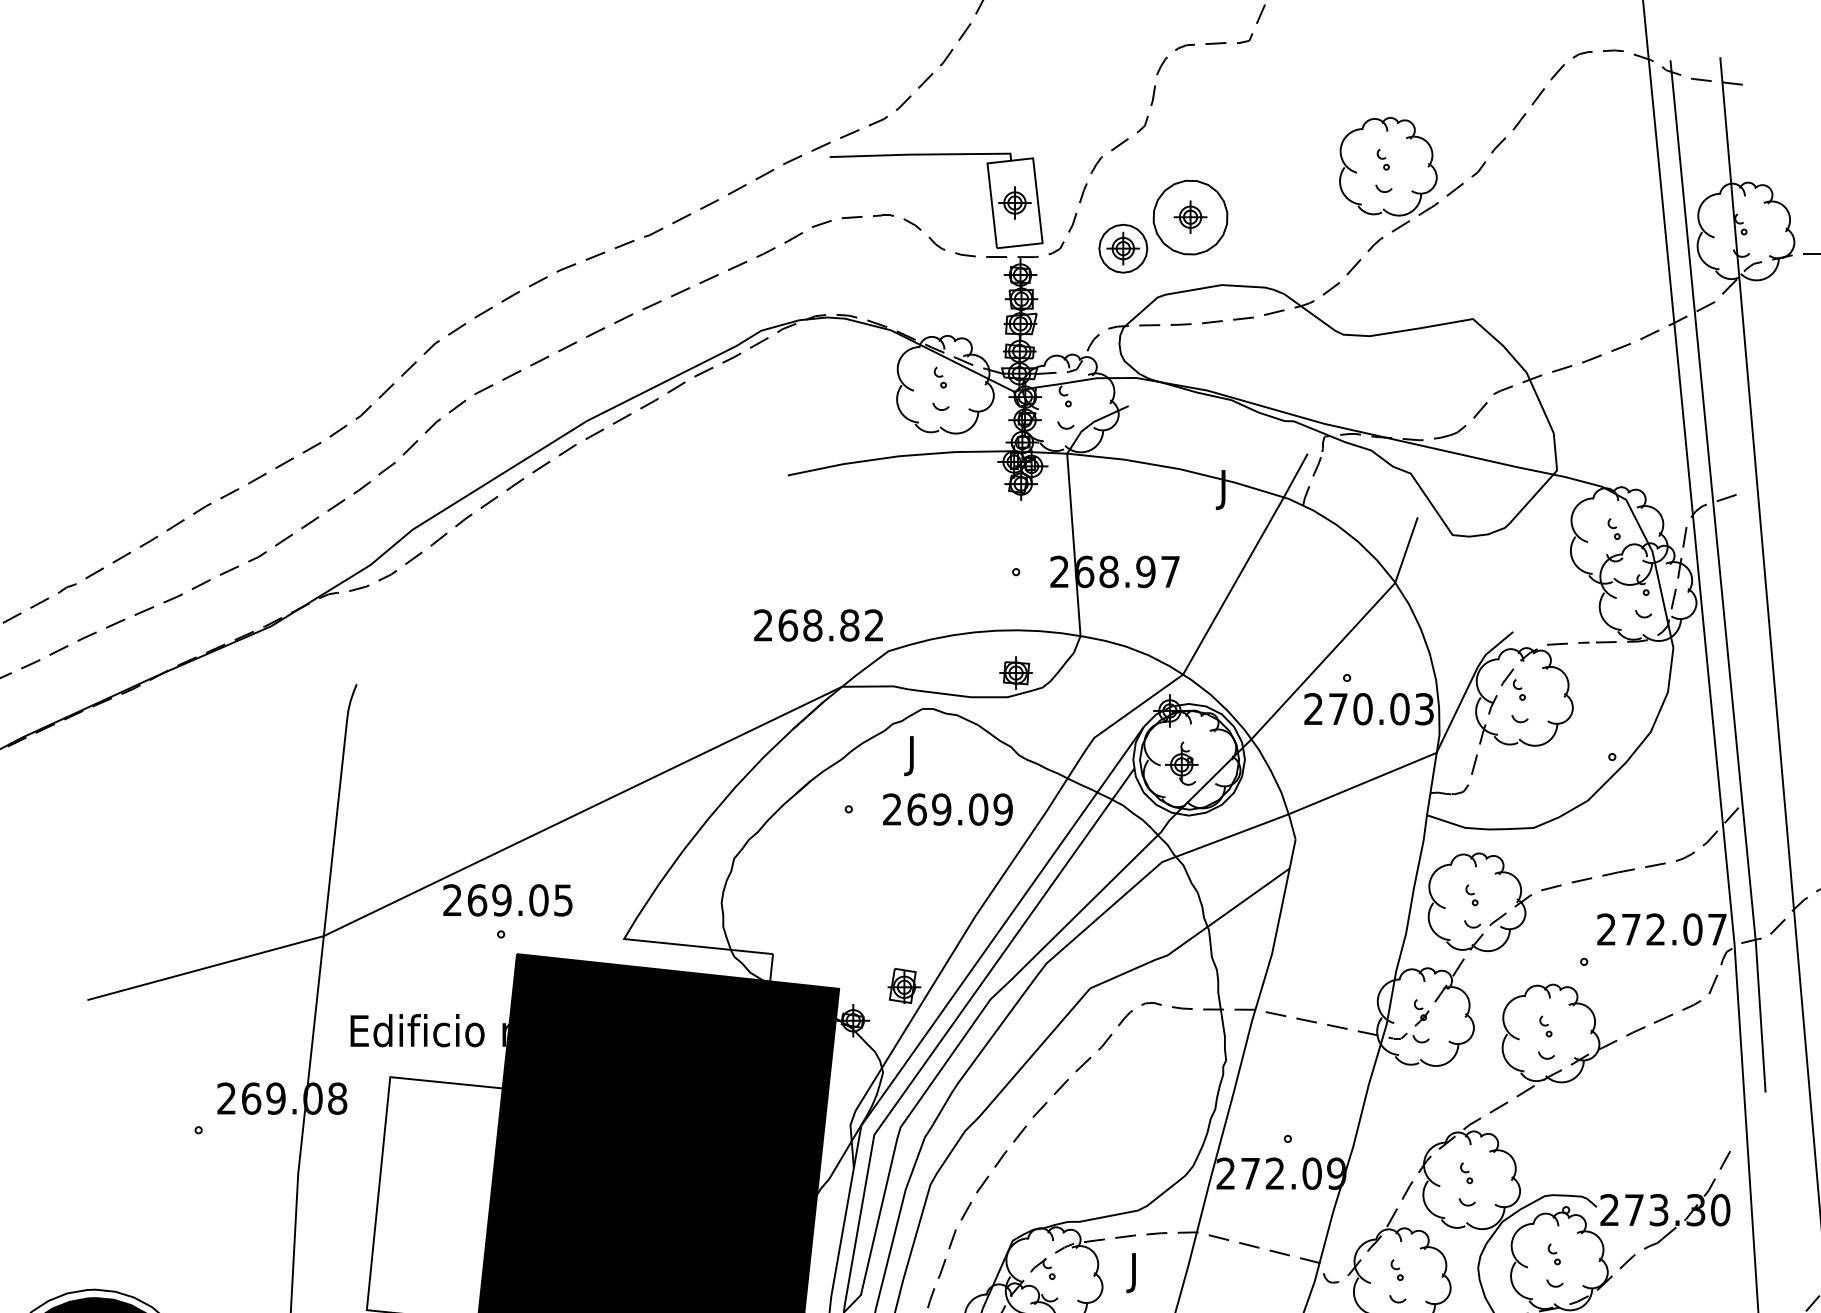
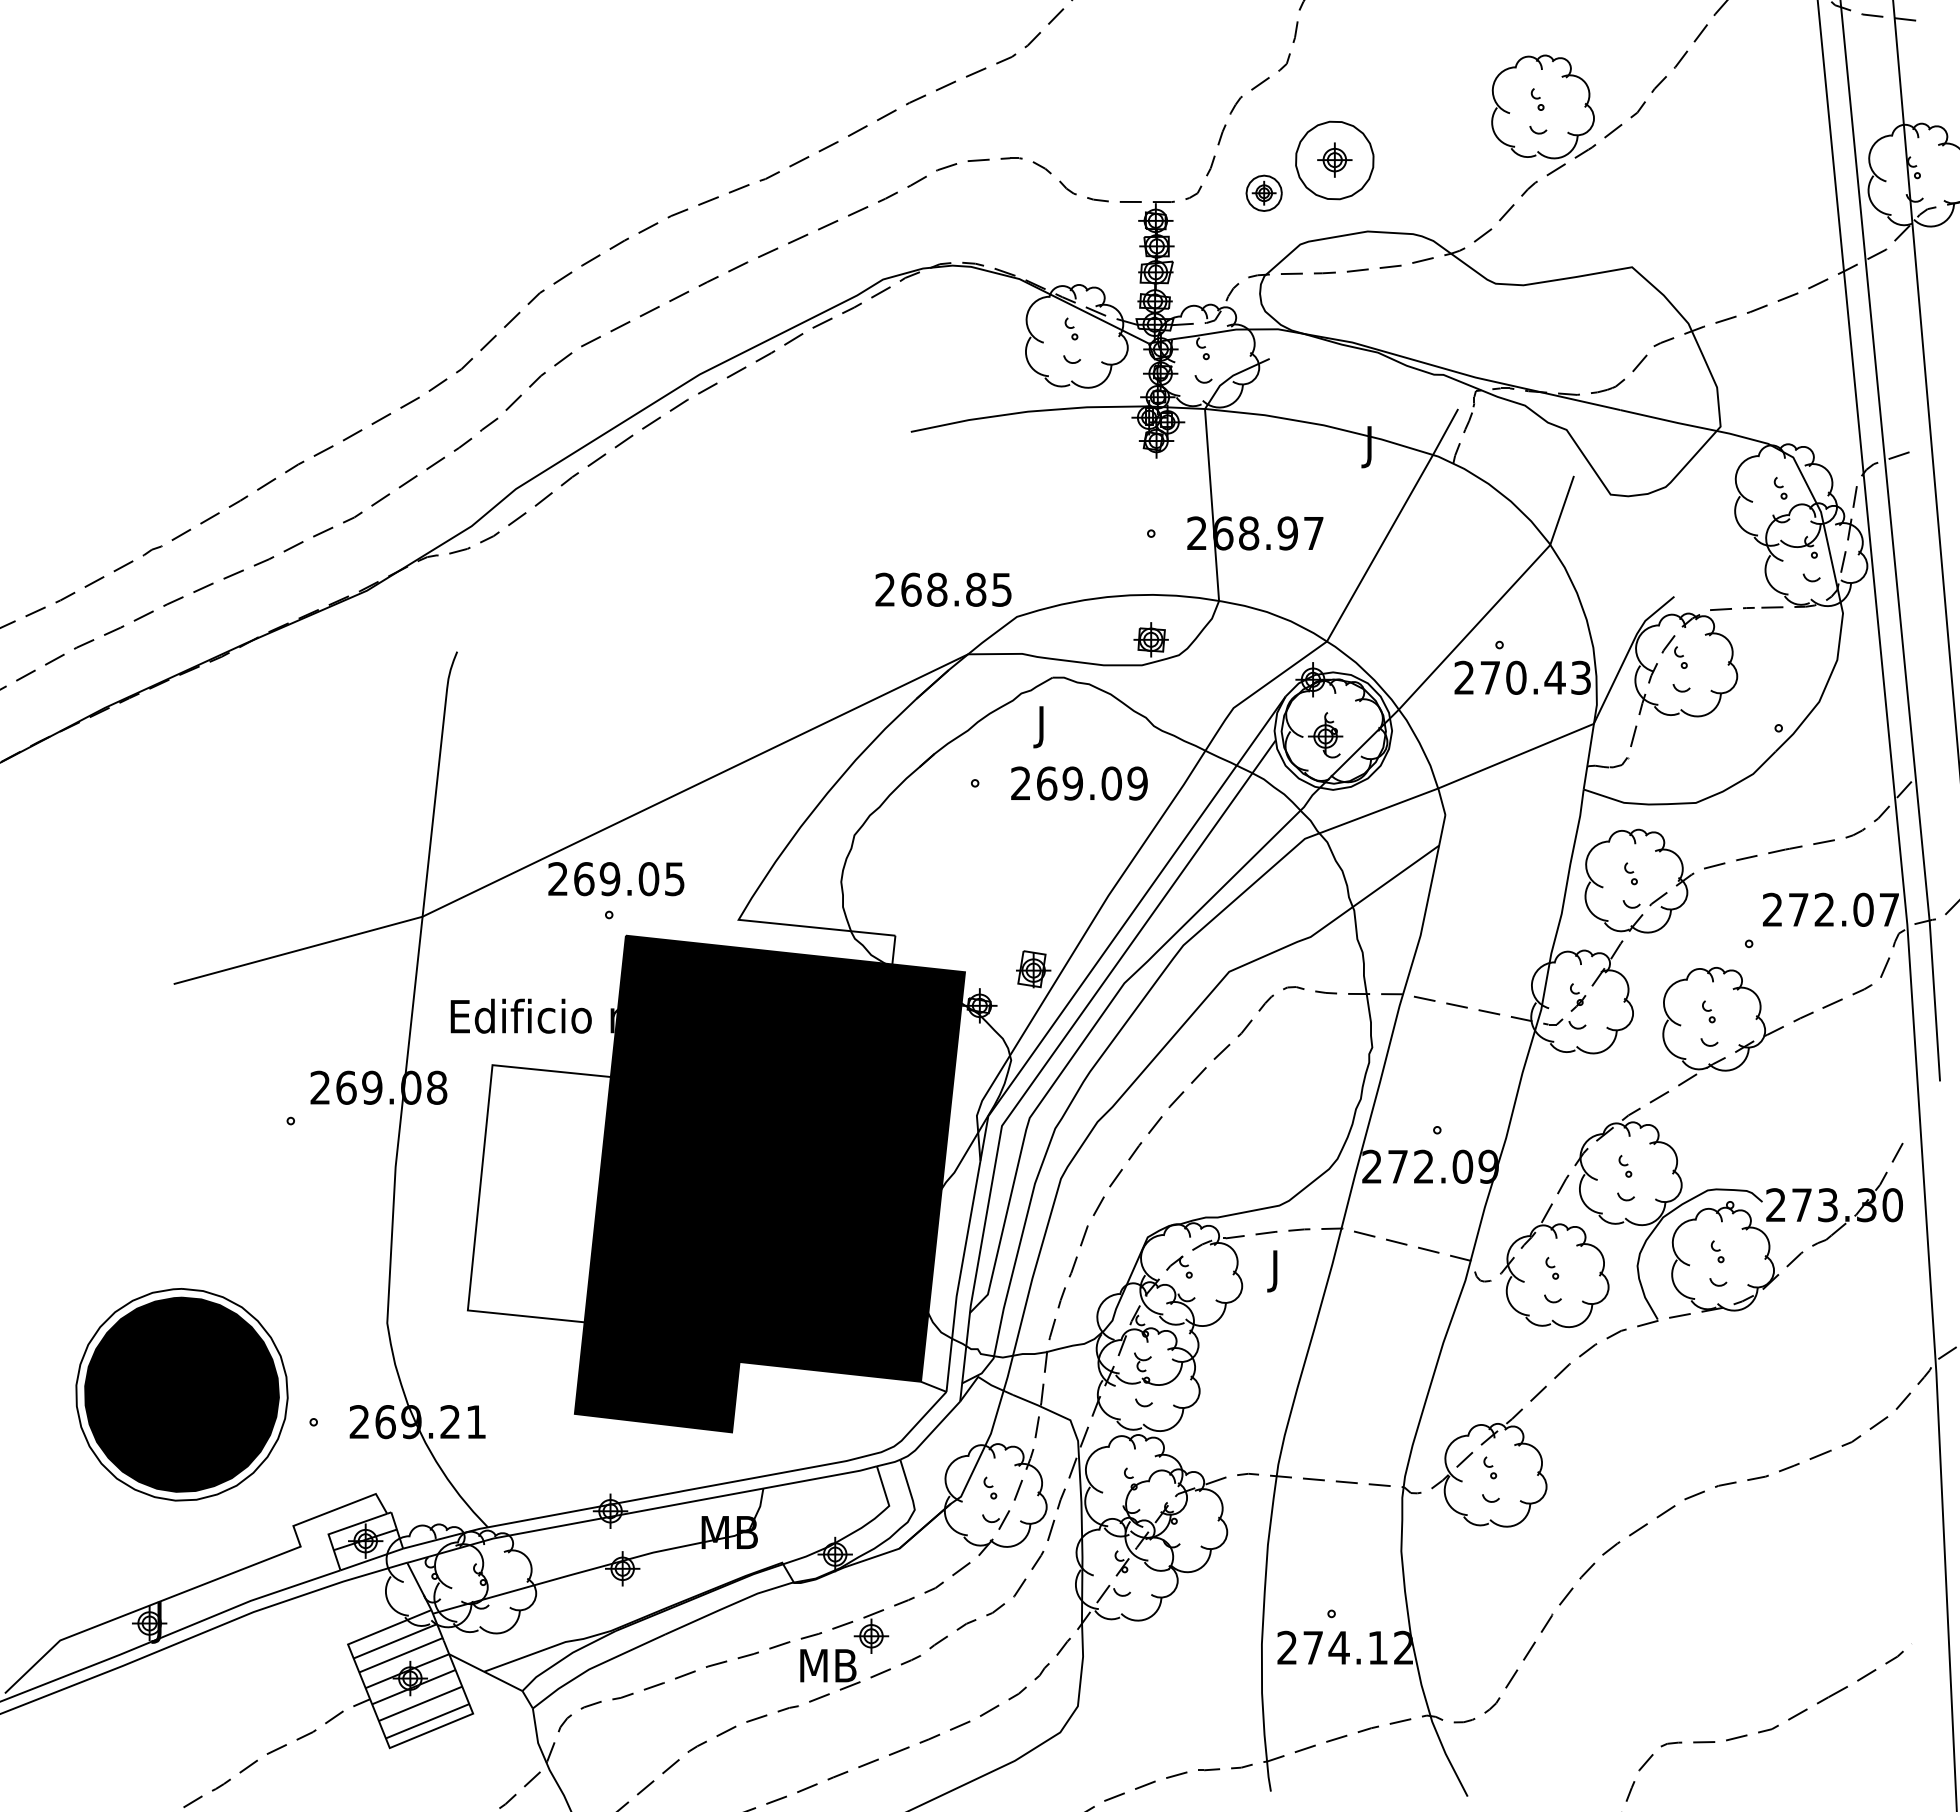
part: (936, 154) -> (1067, 94), removed
part: (1123, 248) -> (1264, 193), size x0.7
text: (873, 625) -> (1001, 589), 268.82 -> 268.85
text: (1399, 708) -> (1554, 677), 270.03 -> 270.43

